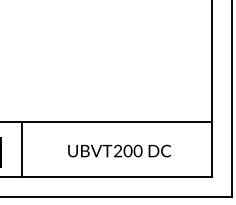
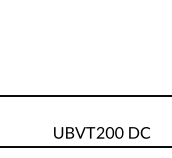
line: (22, 149) -> (12, 121), removed
text: (119, 150) -> (101, 132), moved

